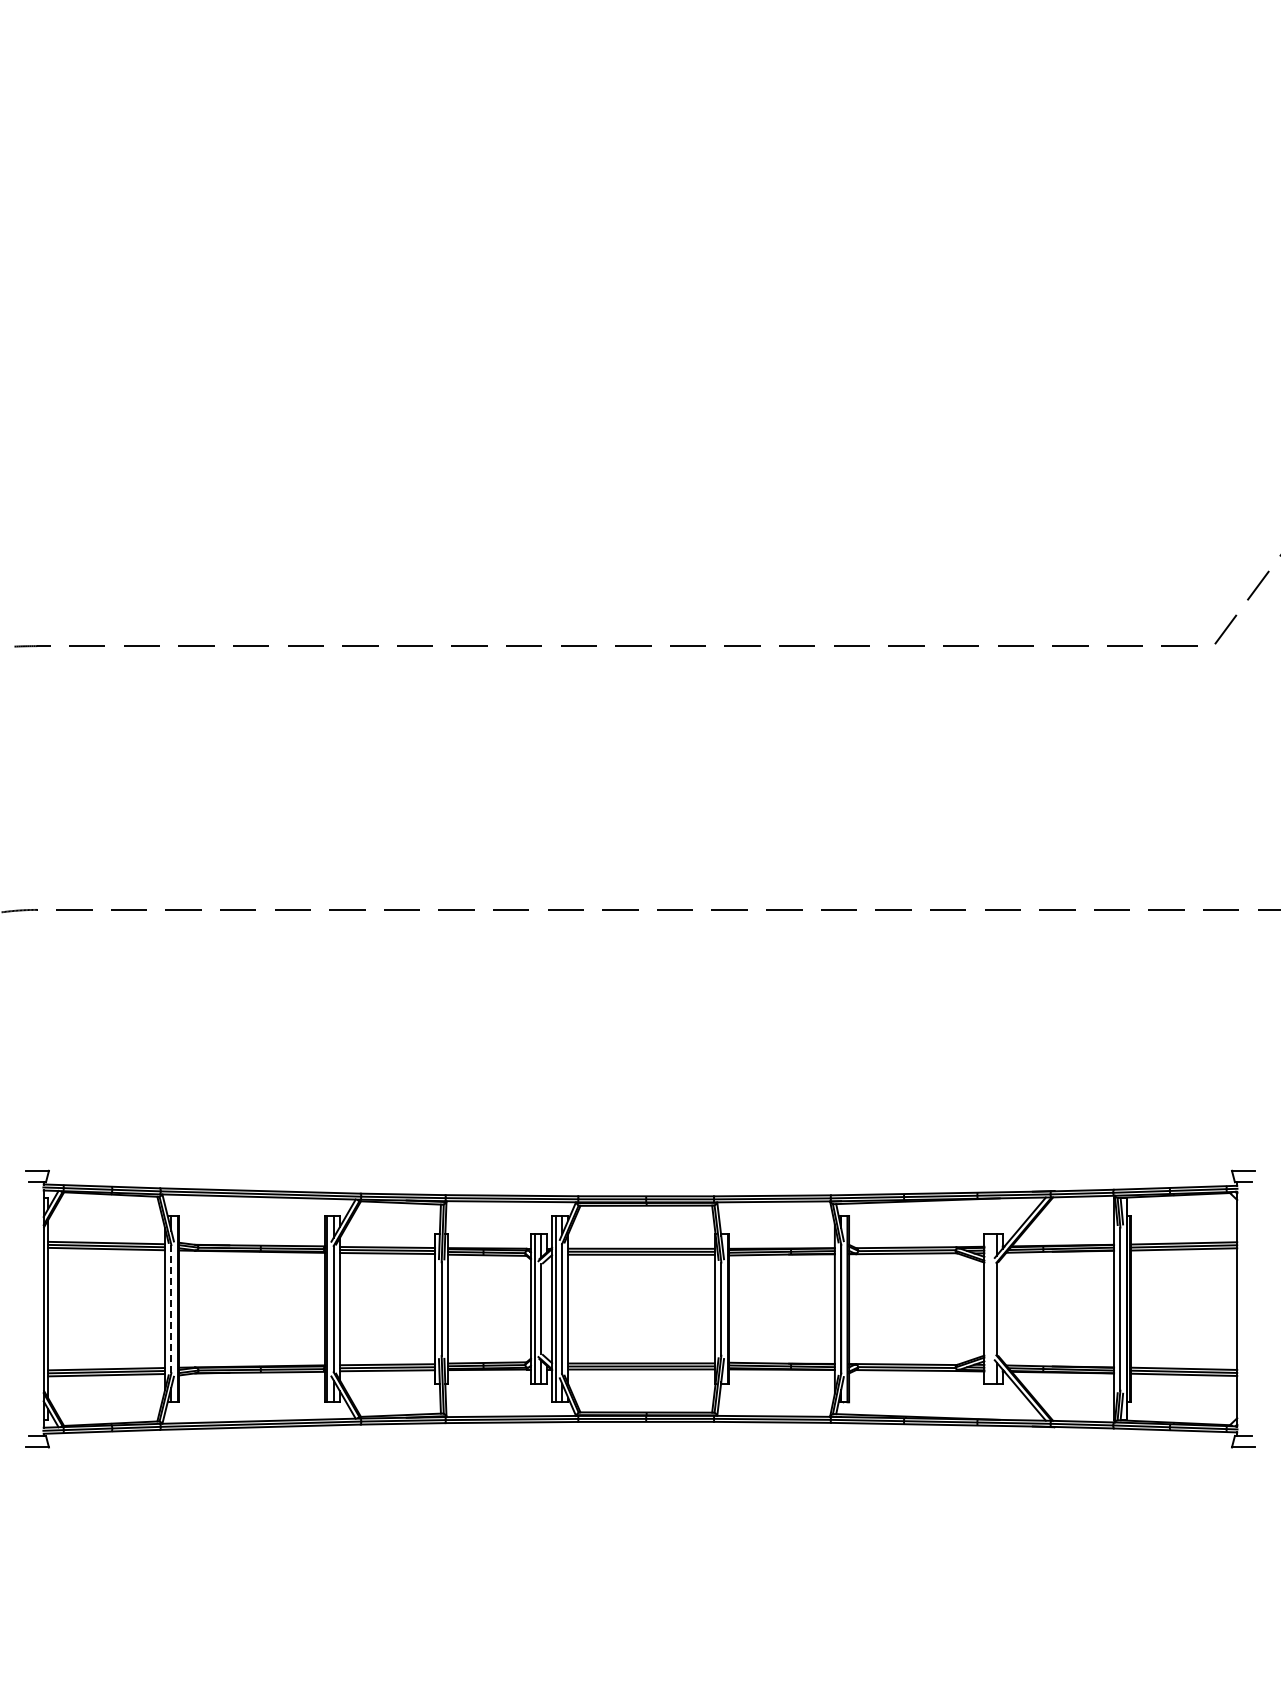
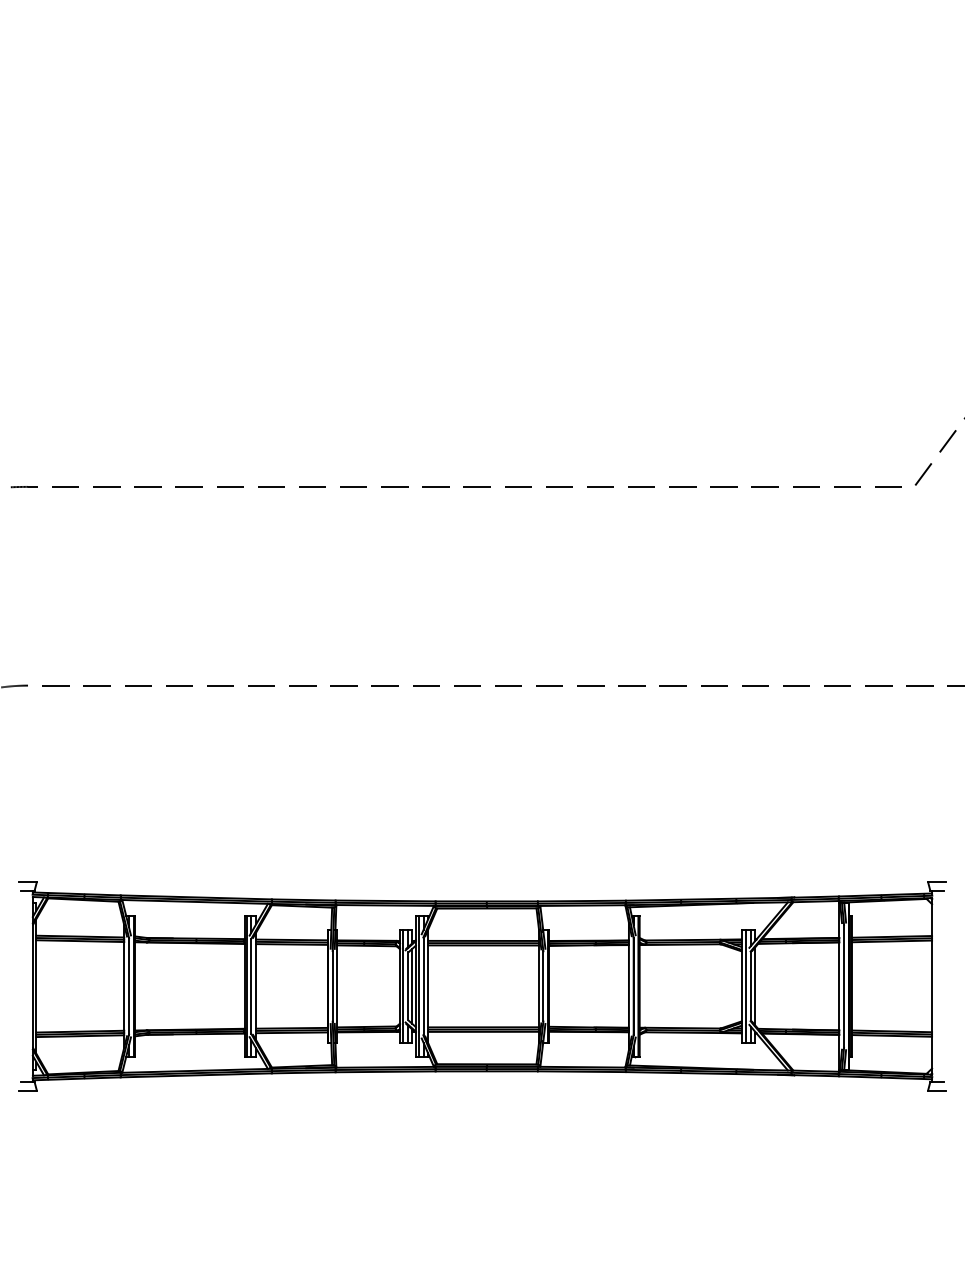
line: (547, 1308) -> (412, 985), added
line: (990, 1308) -> (746, 985), added
line: (1002, 1308) -> (755, 985), added
line: (171, 1309) -> (129, 986), dashed -> solid

